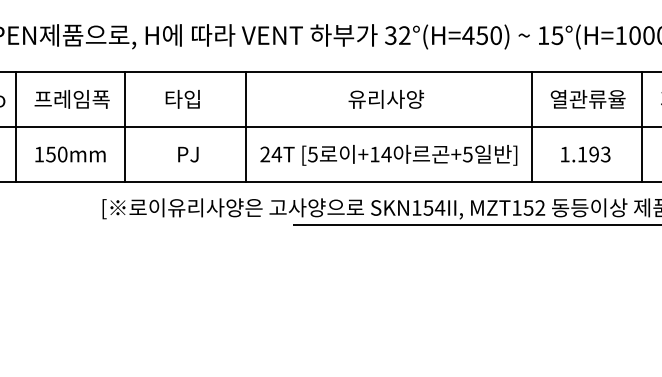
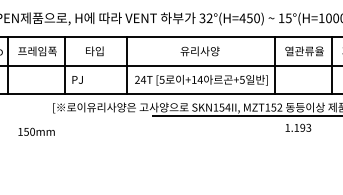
text: (70, 153) -> (36, 131), moved
text: (188, 153) -> (77, 79), moved
text: (585, 153) -> (298, 127), moved

